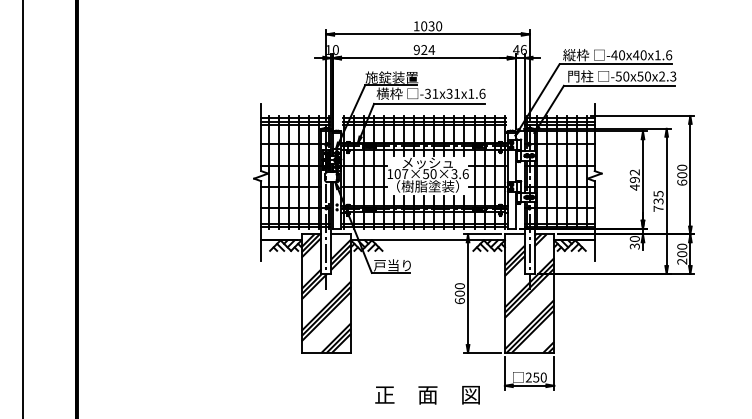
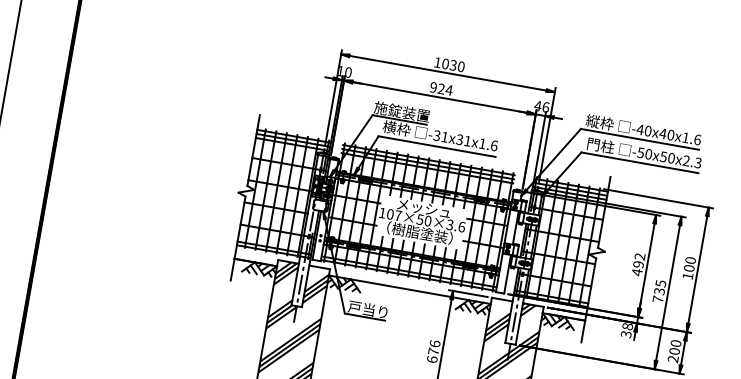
text: (682, 182) -> (688, 276), 600 -> 100
text: (634, 239) -> (627, 327), 30 -> 38
text: (459, 289) -> (433, 347), 600 -> 676

